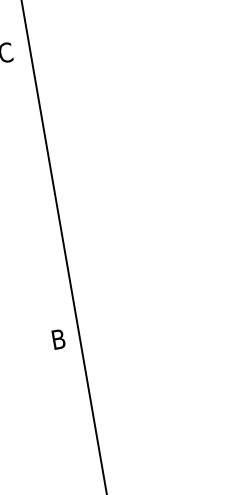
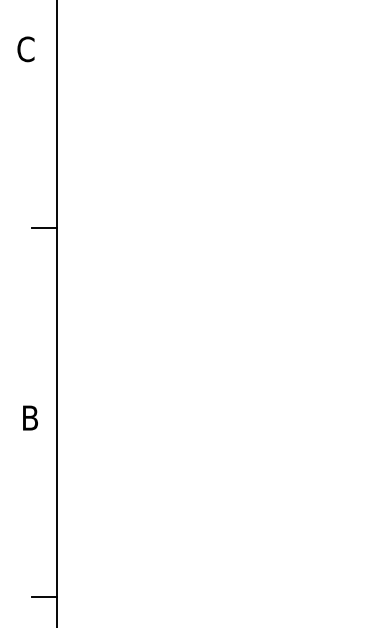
line: (44, 189) -> (44, 227), added
line: (93, 476) -> (44, 596), added

